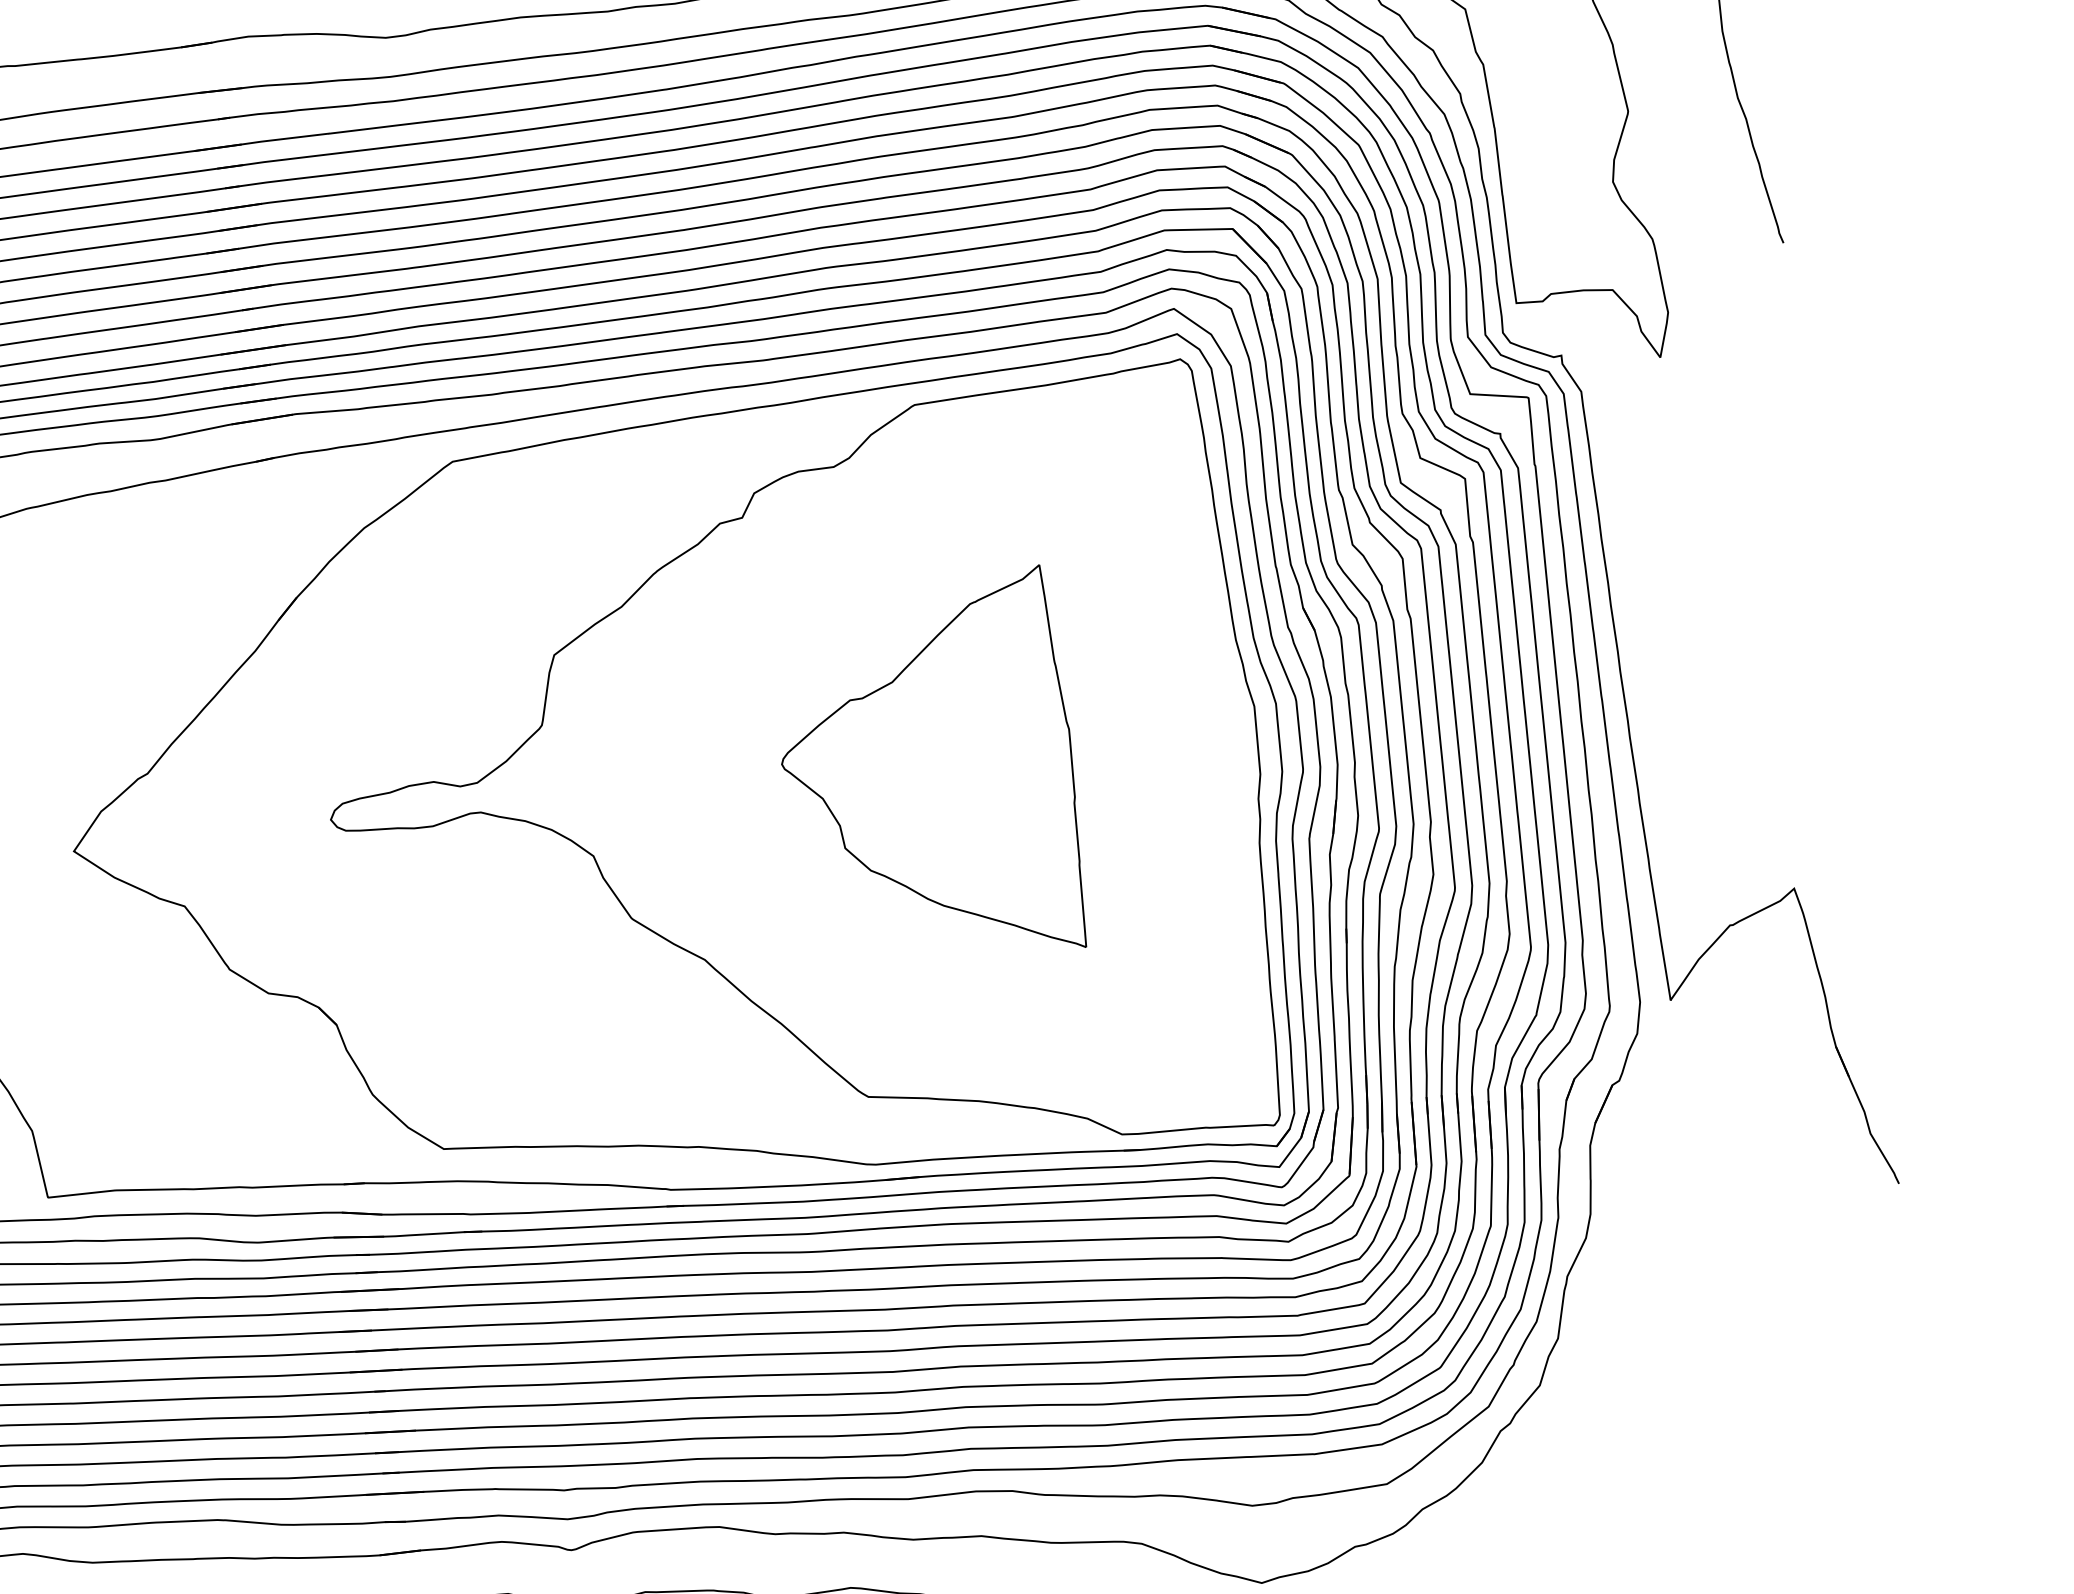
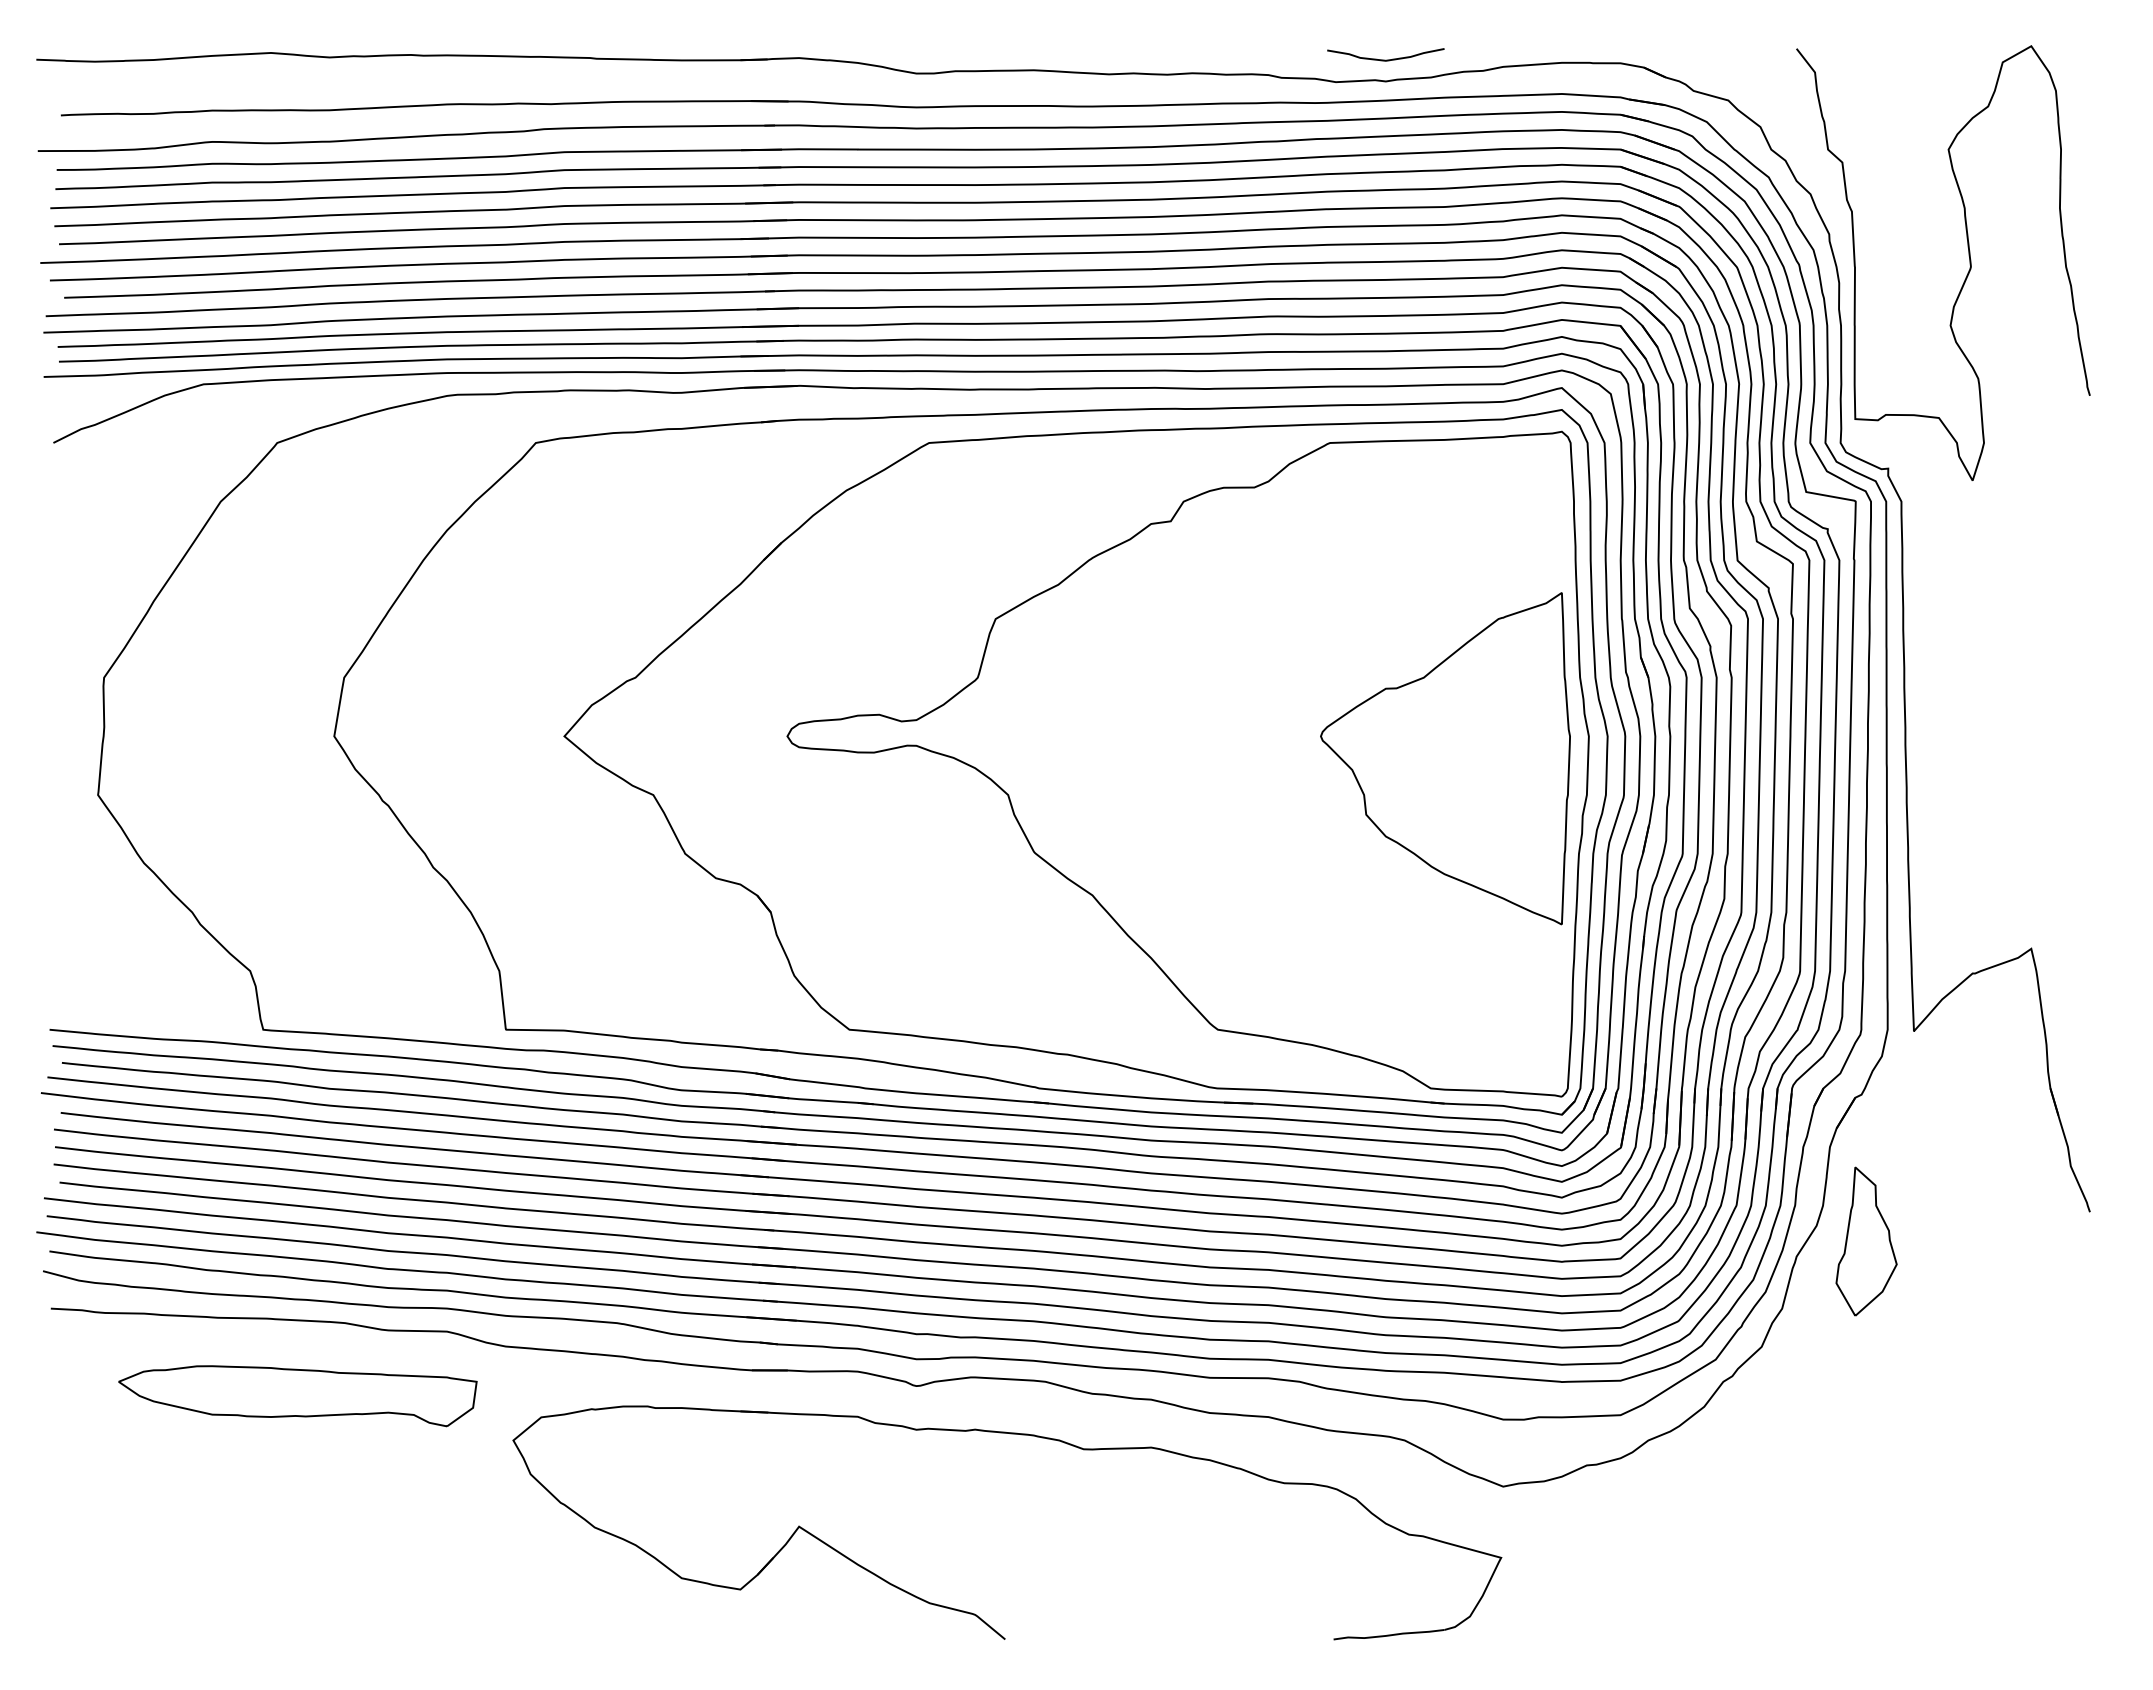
part: (928, 772) -> (1445, 758), moved
part: (1645, 1249) -> (1866, 1241), added

